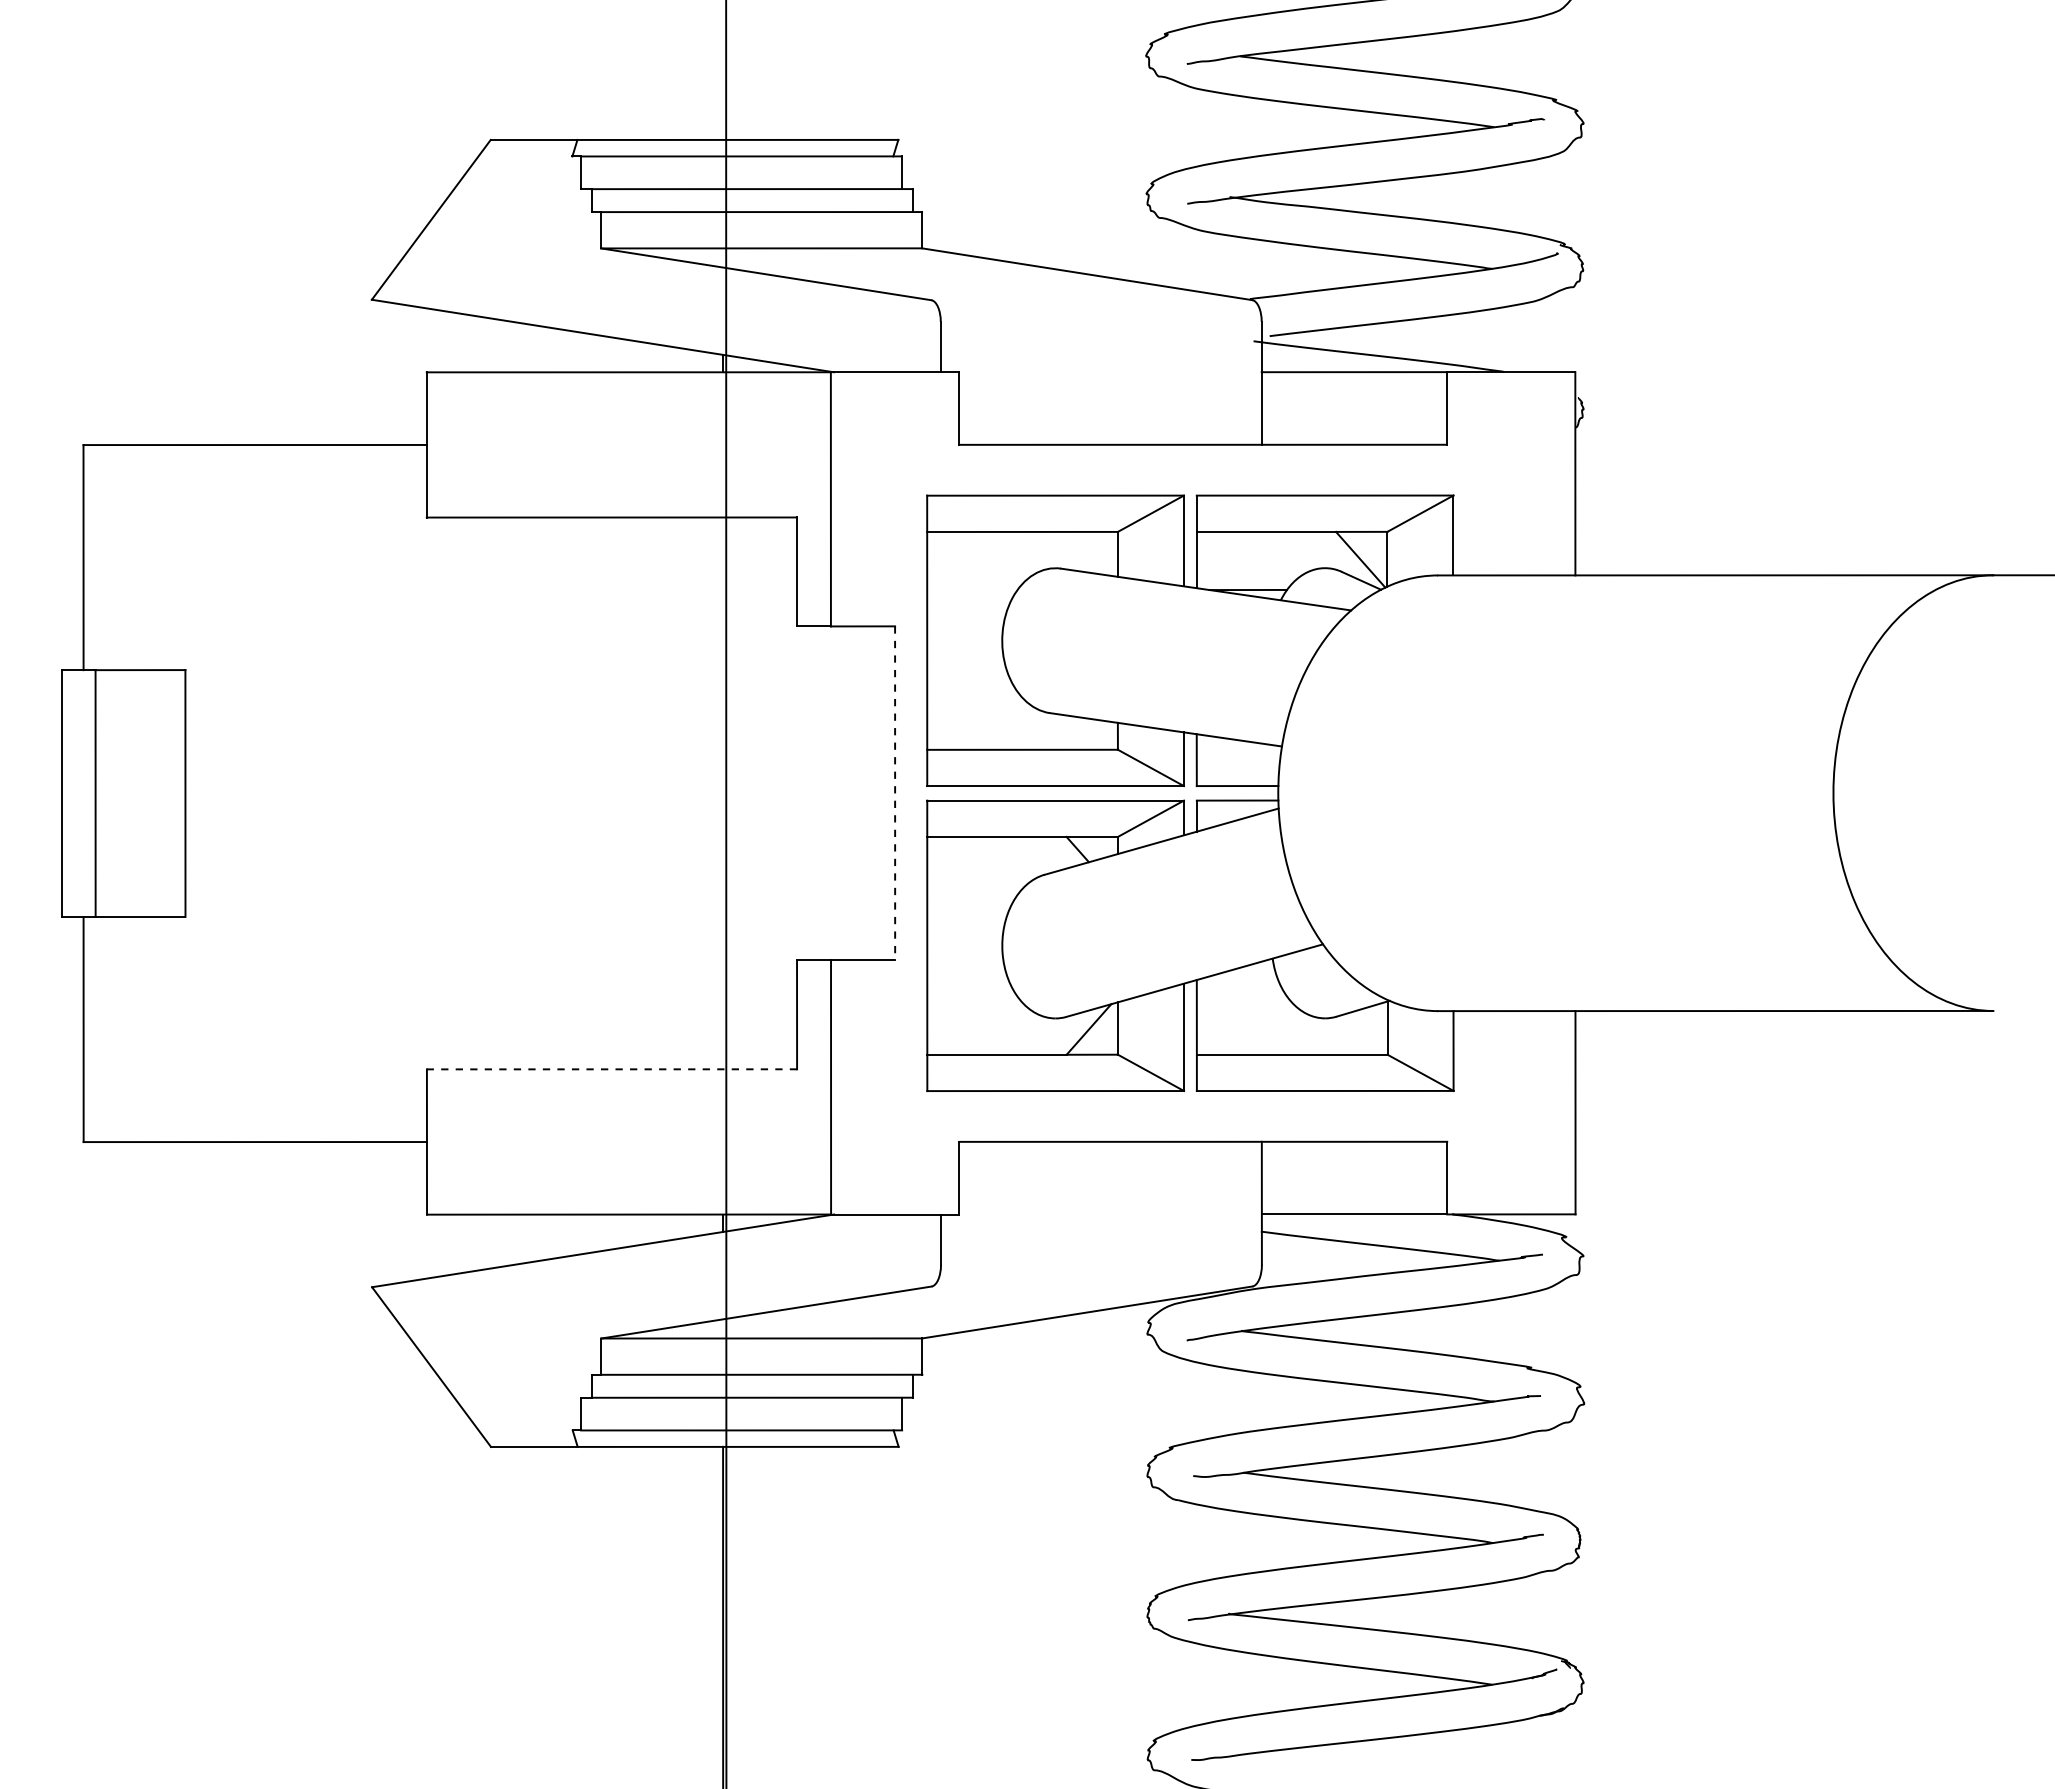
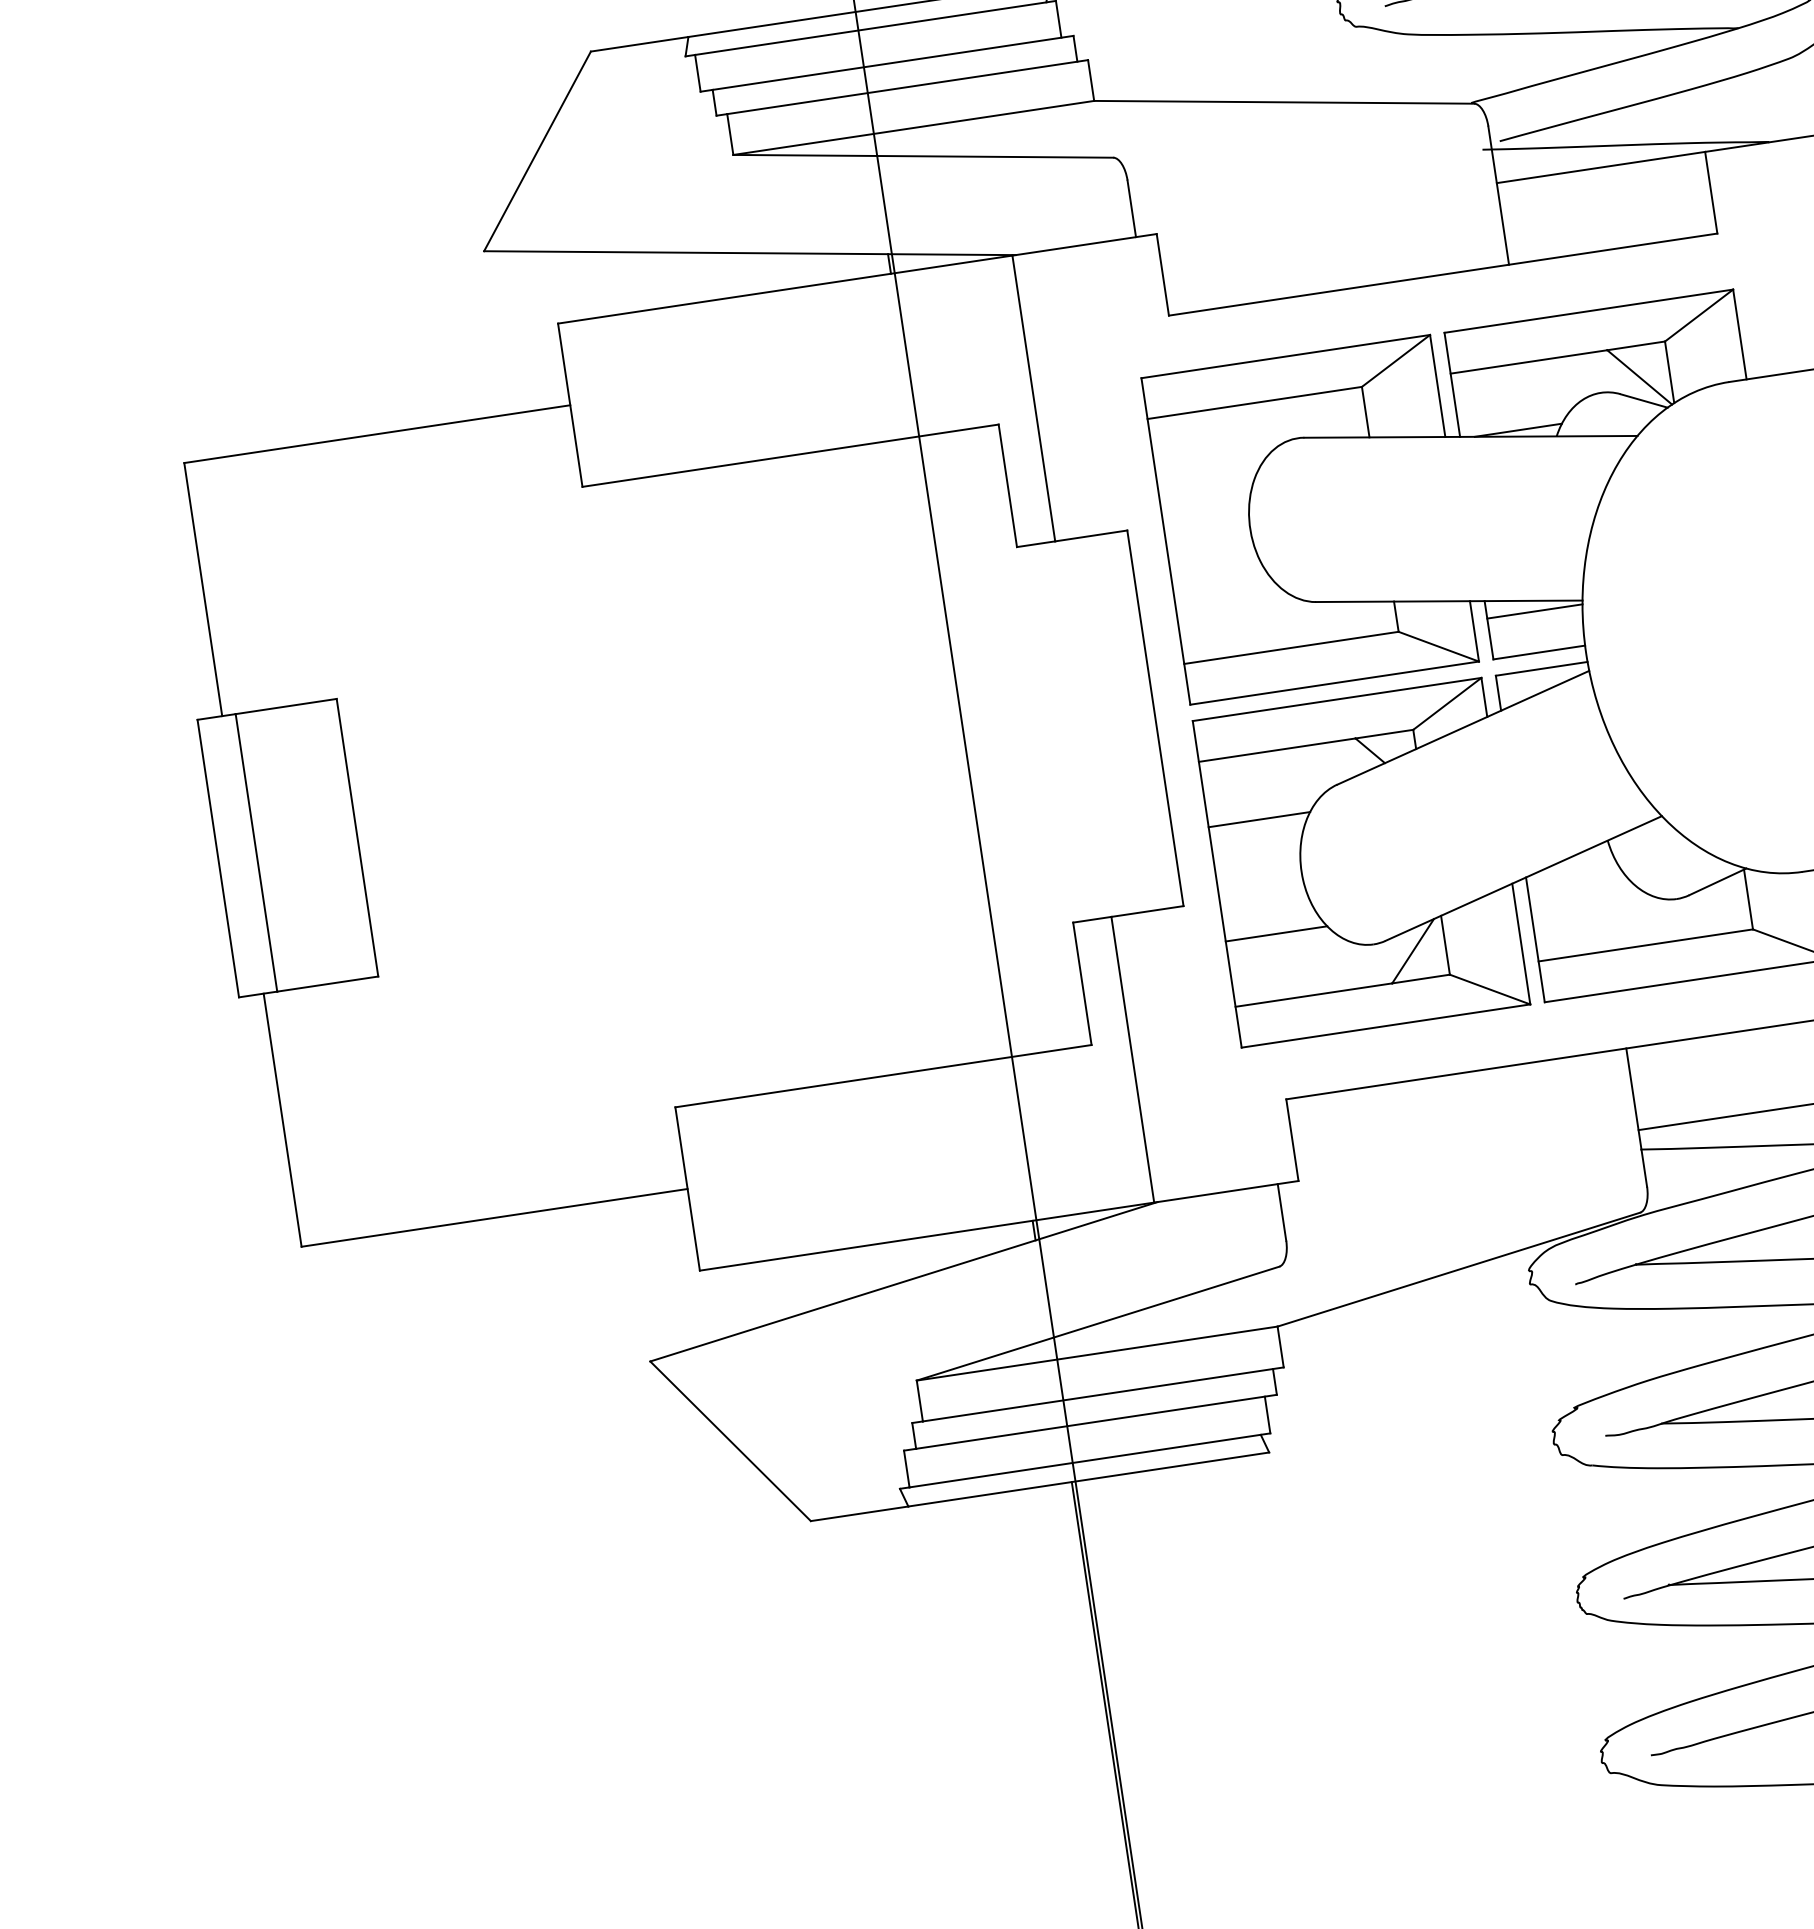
line: (1238, 749) -> (1534, 611), added
line: (895, 793) -> (1155, 718), dashed -> solid
line: (972, 895) -> (1259, 820), added
line: (972, 996) -> (1276, 933), added
line: (611, 1069) -> (882, 1076), dashed -> solid

